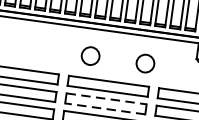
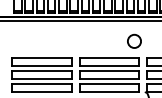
circle: (90, 54) -> (93, 40), removed
line: (106, 99) -> (109, 71), dashed -> solid
line: (105, 108) -> (109, 78), dashed -> solid

